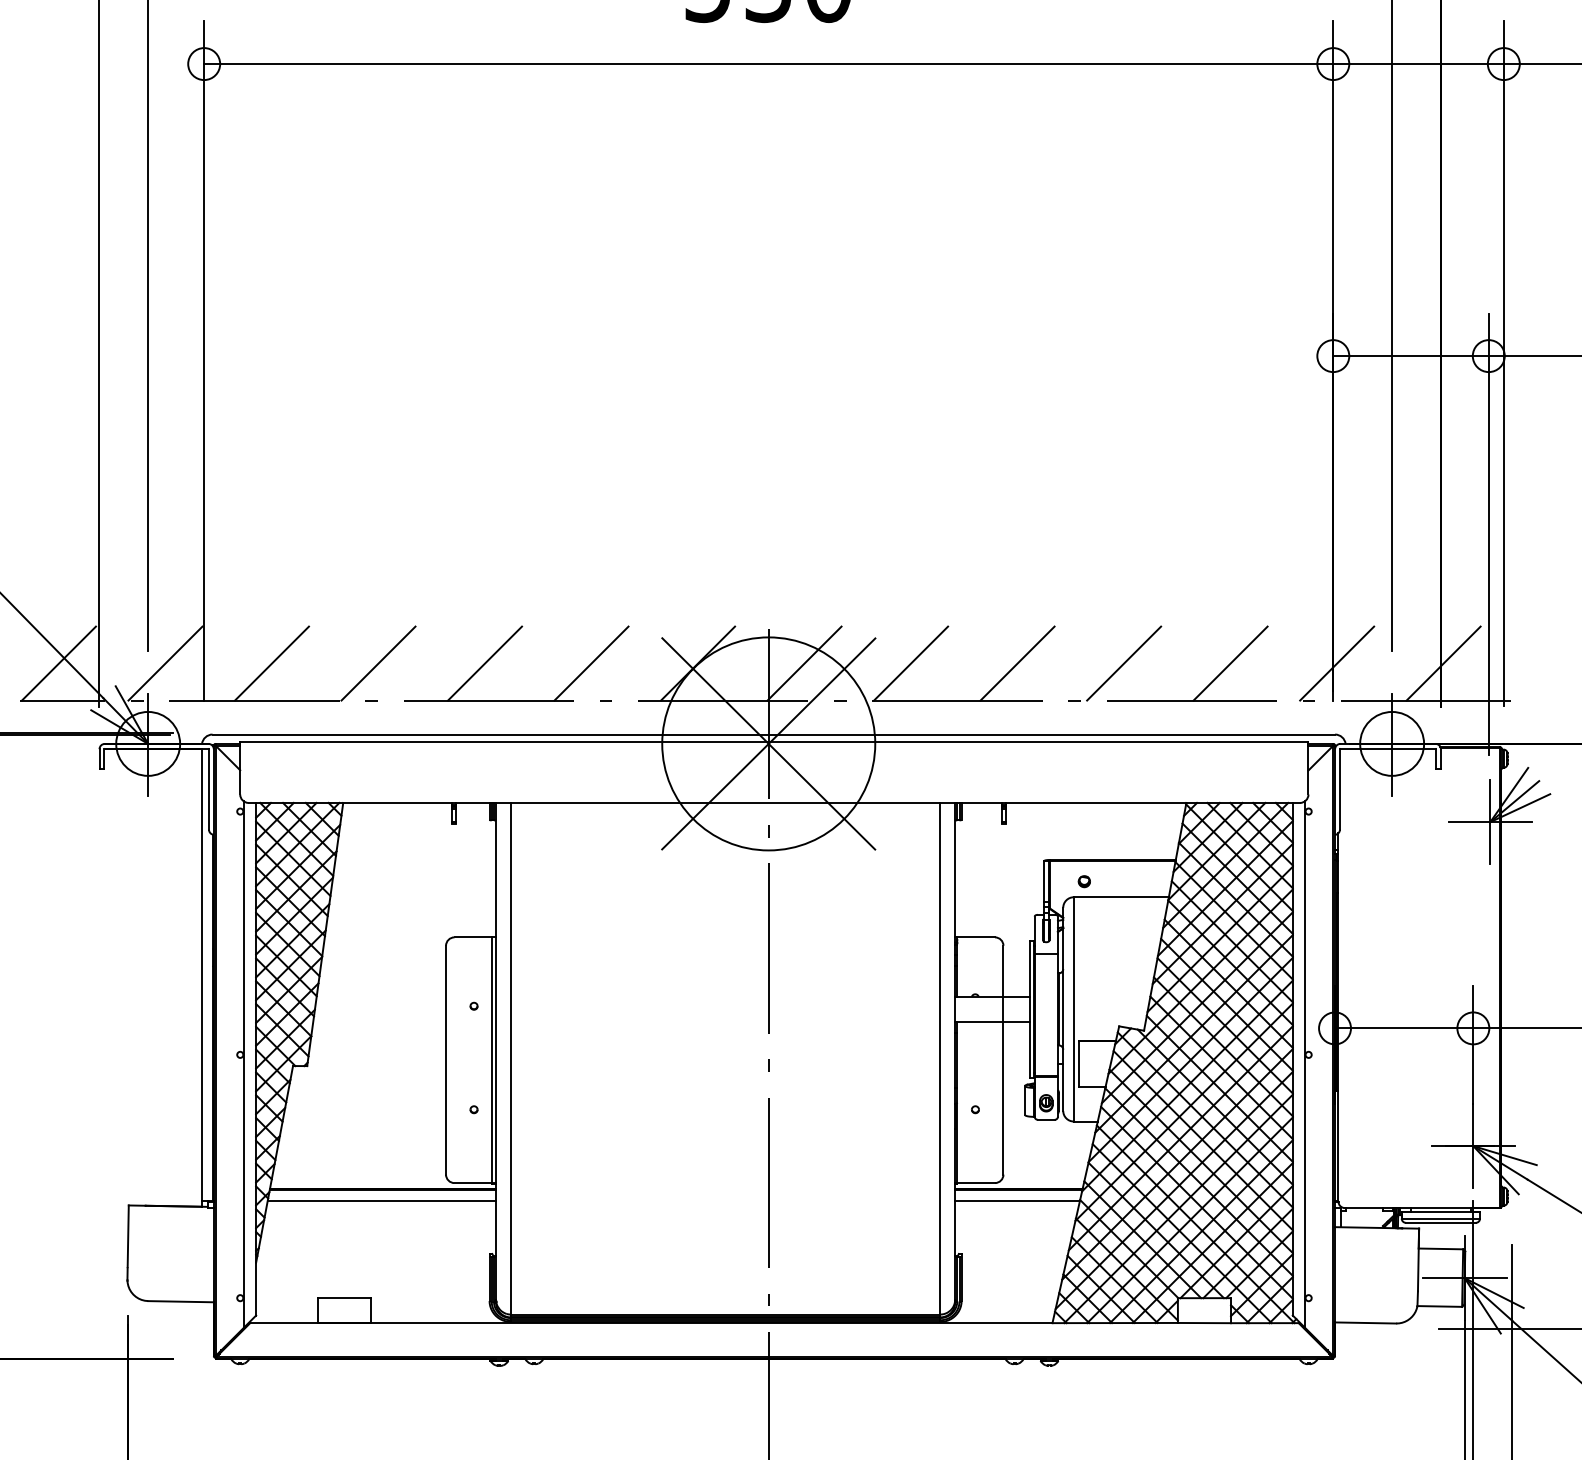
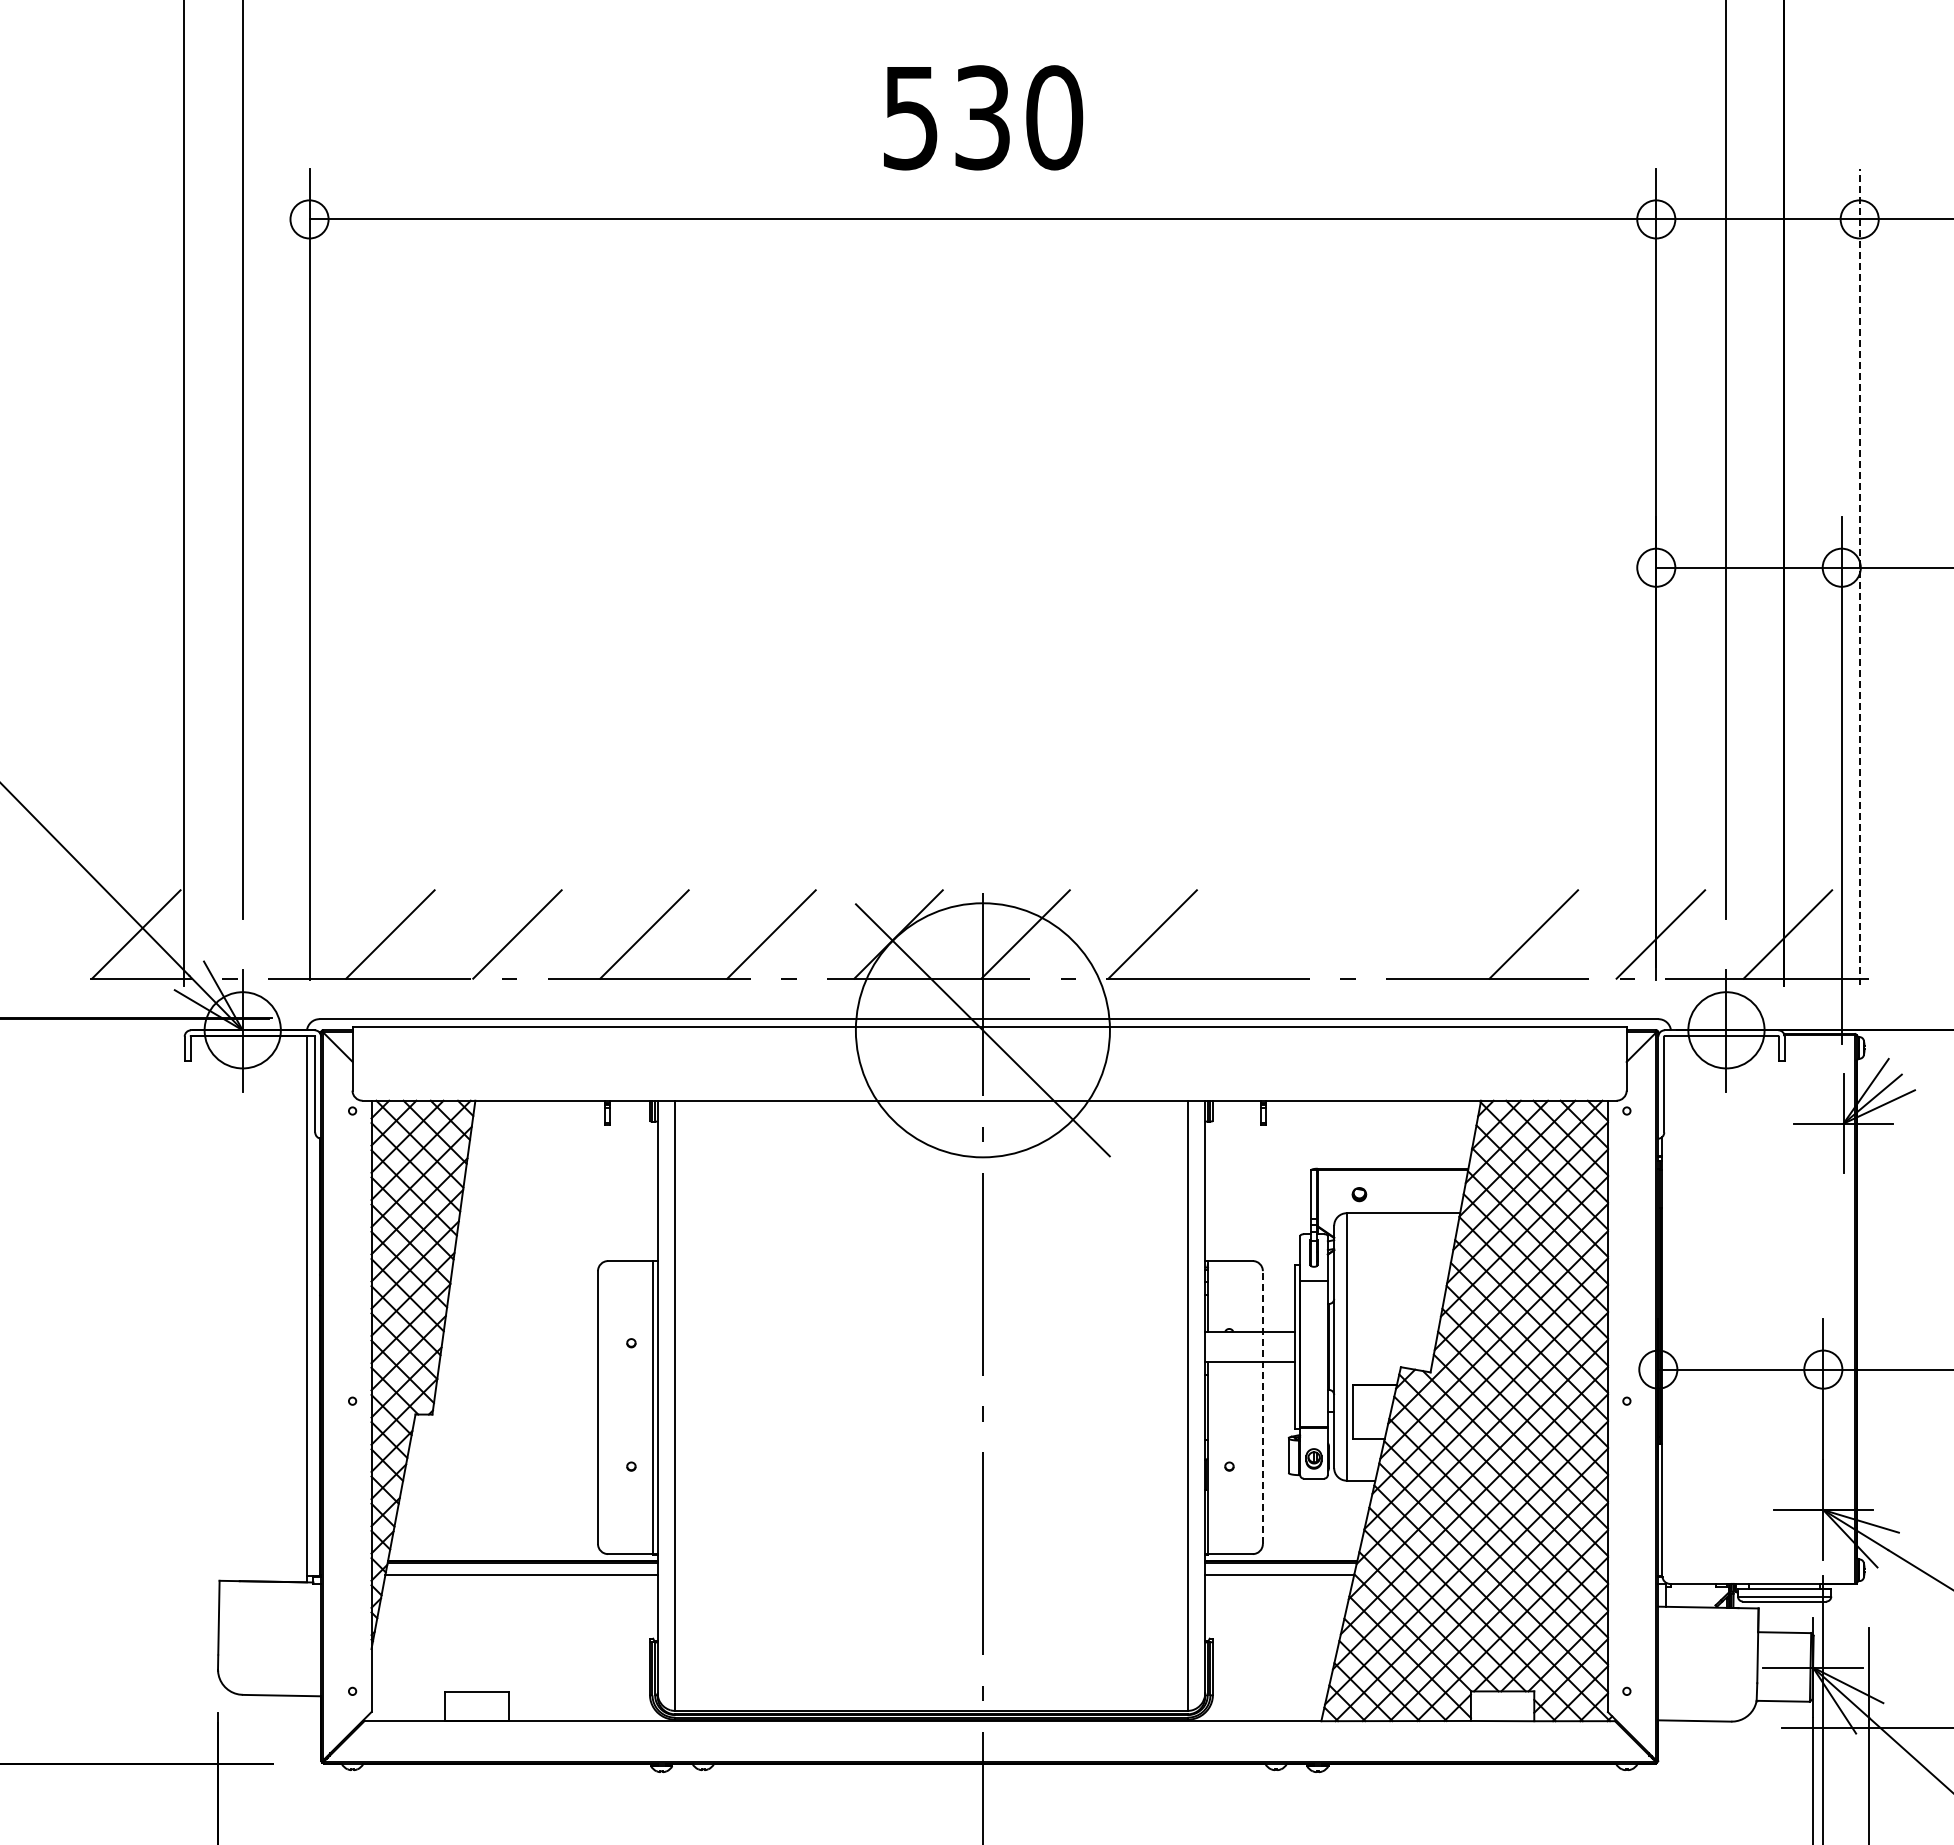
line: (1503, 363) -> (1859, 576), solid -> dashed
line: (165, 663) -> (263, 934), removed
line: (1017, 663) -> (1279, 934), removed
line: (1123, 663) -> (1406, 934), removed
line: (768, 744) -> (982, 1030), removed
line: (1003, 1060) -> (1262, 1407), solid -> dashed
line: (243, 1064) -> (356, 1412), removed
line: (1304, 1064) -> (1622, 1412), removed

